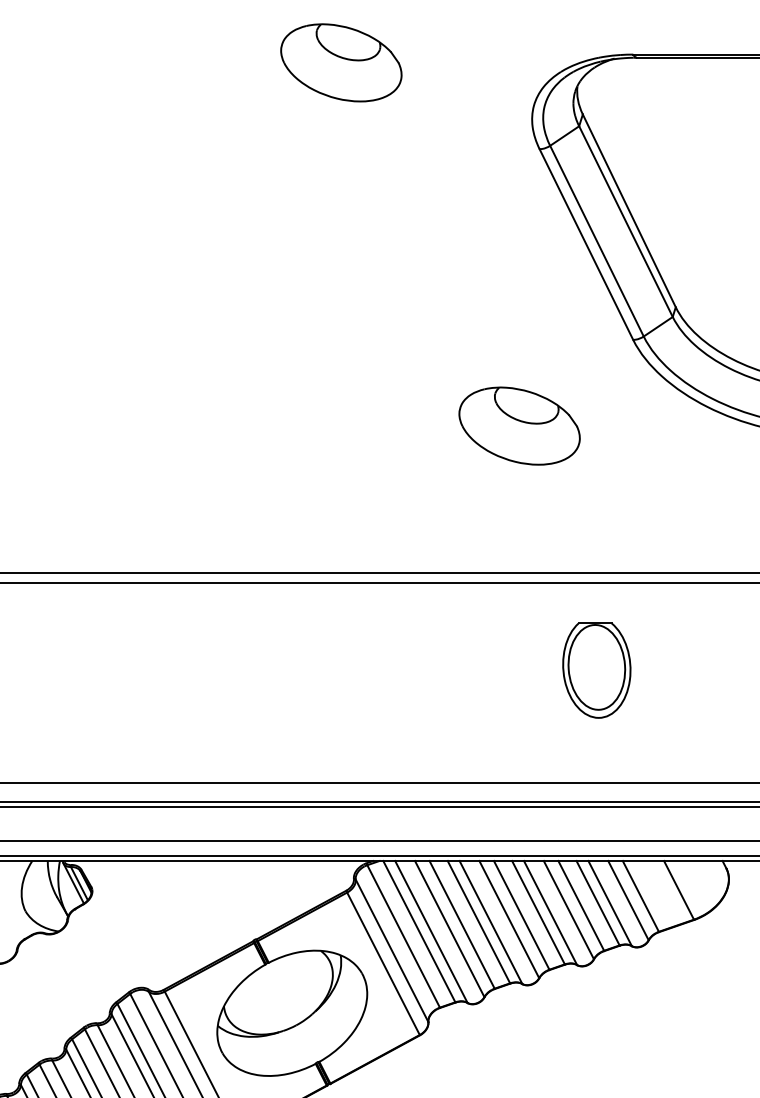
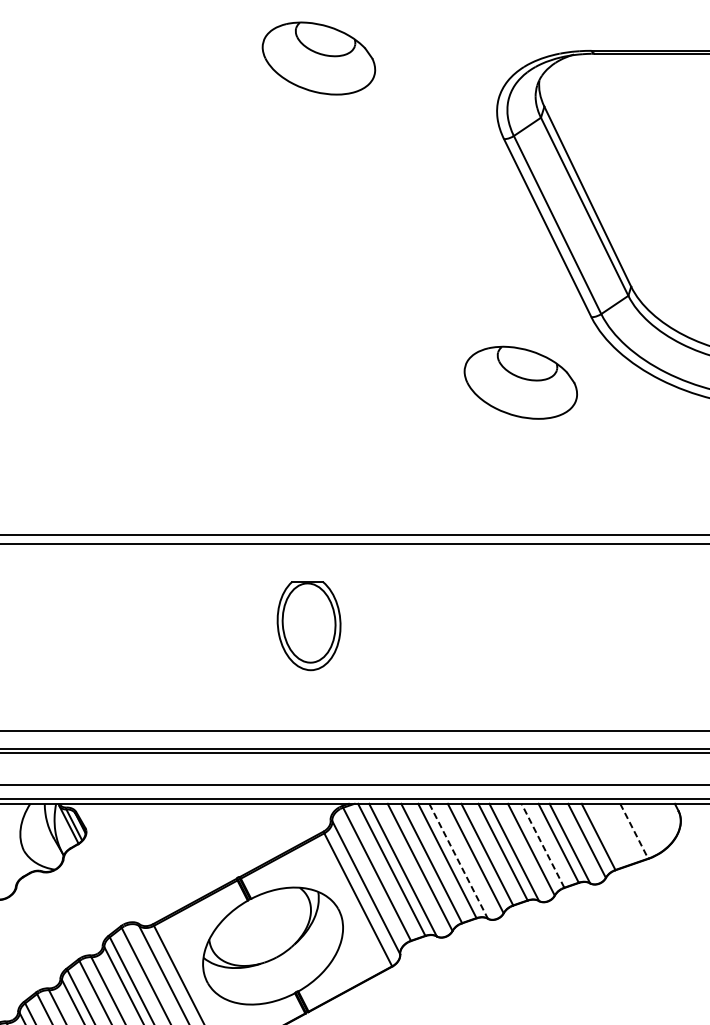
part: (519, 425) -> (520, 382), moved
part: (596, 670) -> (308, 625), moved
line: (679, 890) -> (634, 831), solid -> dashed
line: (581, 905) -> (543, 845), solid -> dashed
line: (490, 922) -> (458, 861), solid -> dashed

